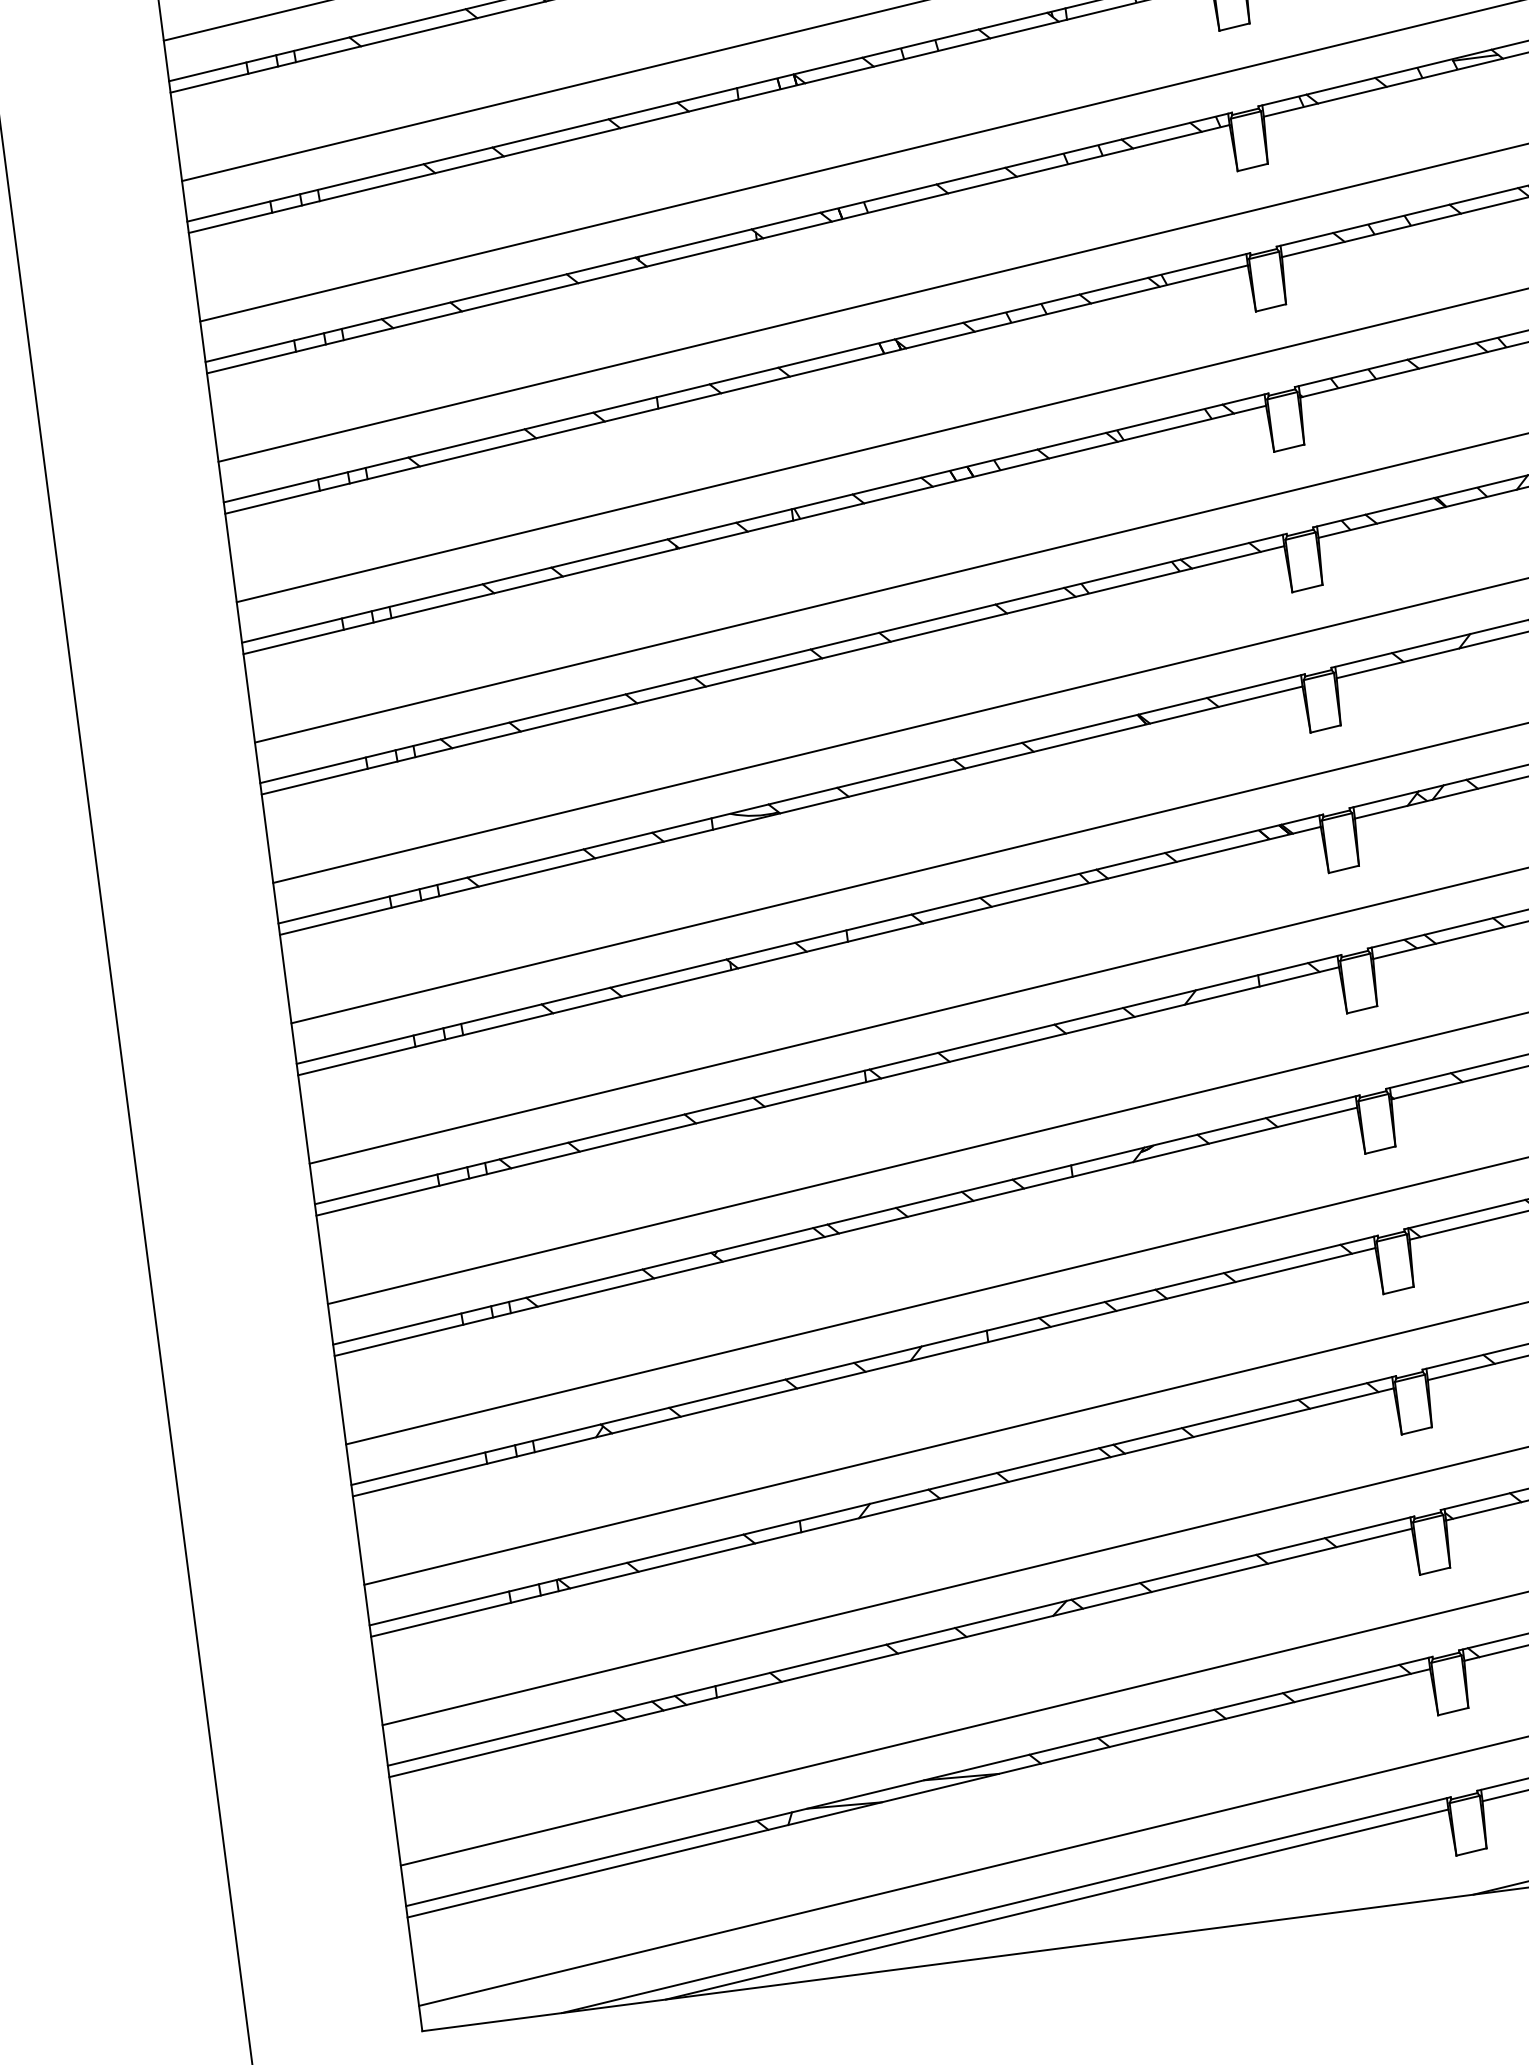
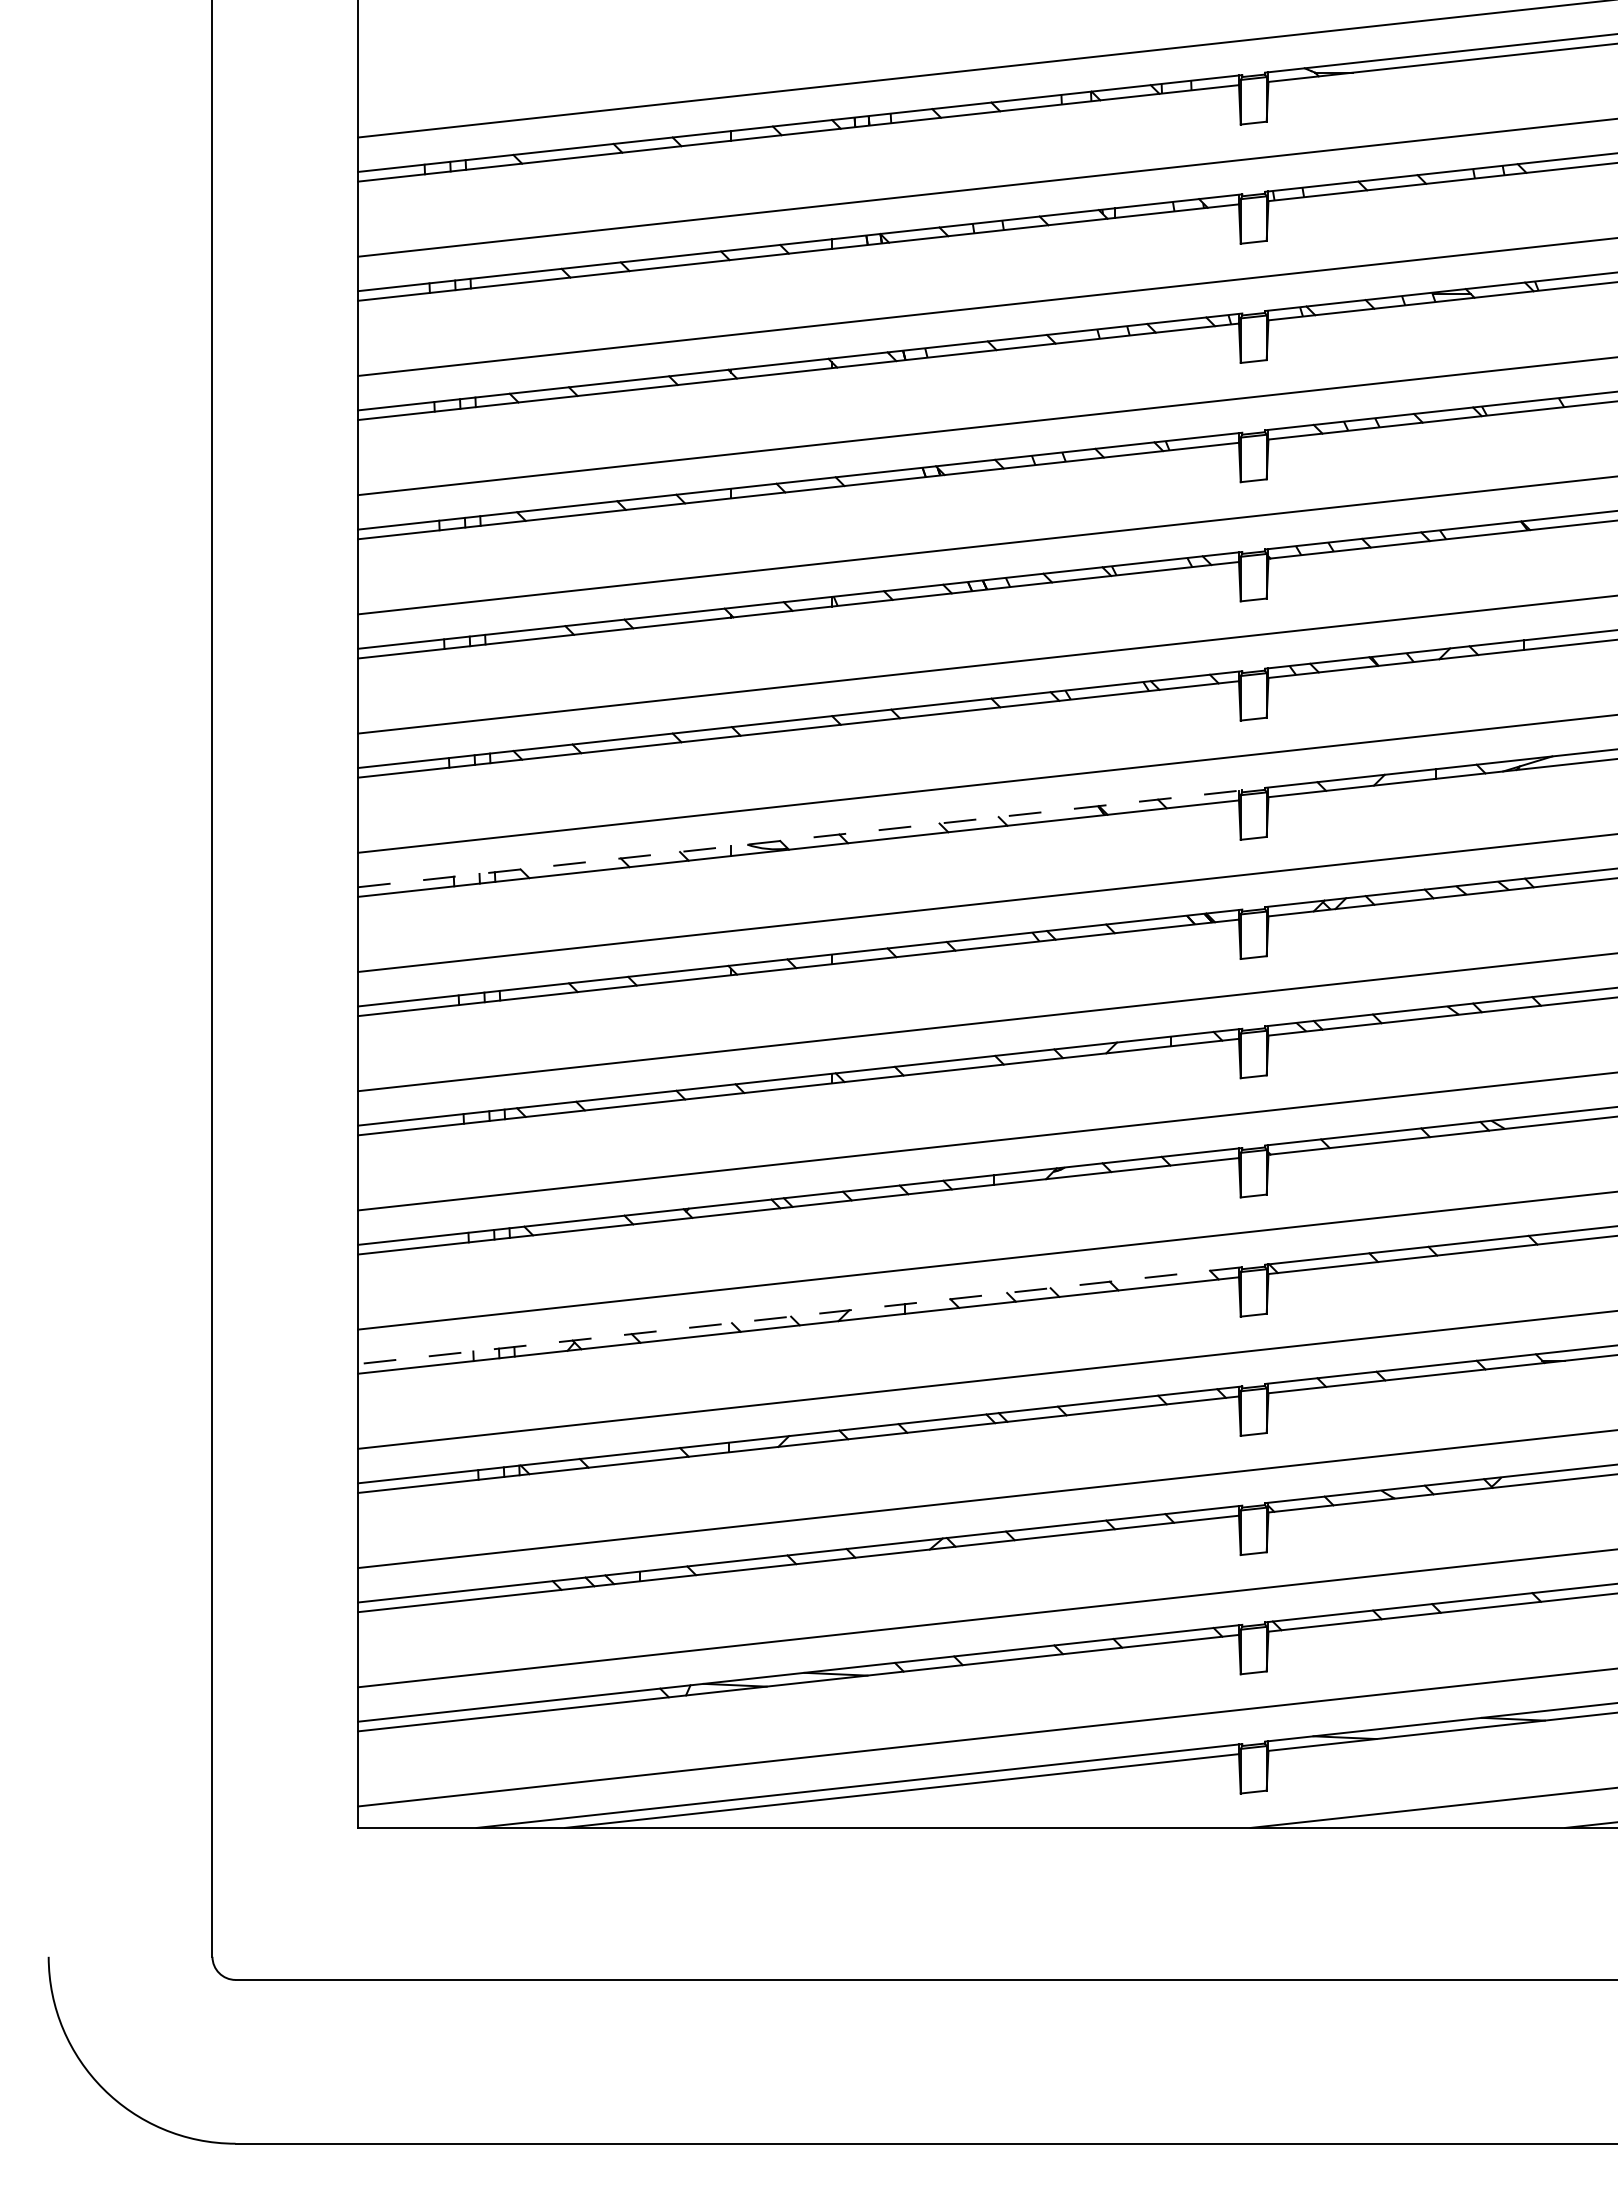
line: (792, 798) -> (800, 838), solid -> dashed
line: (864, 1360) -> (800, 1315), solid -> dashed

